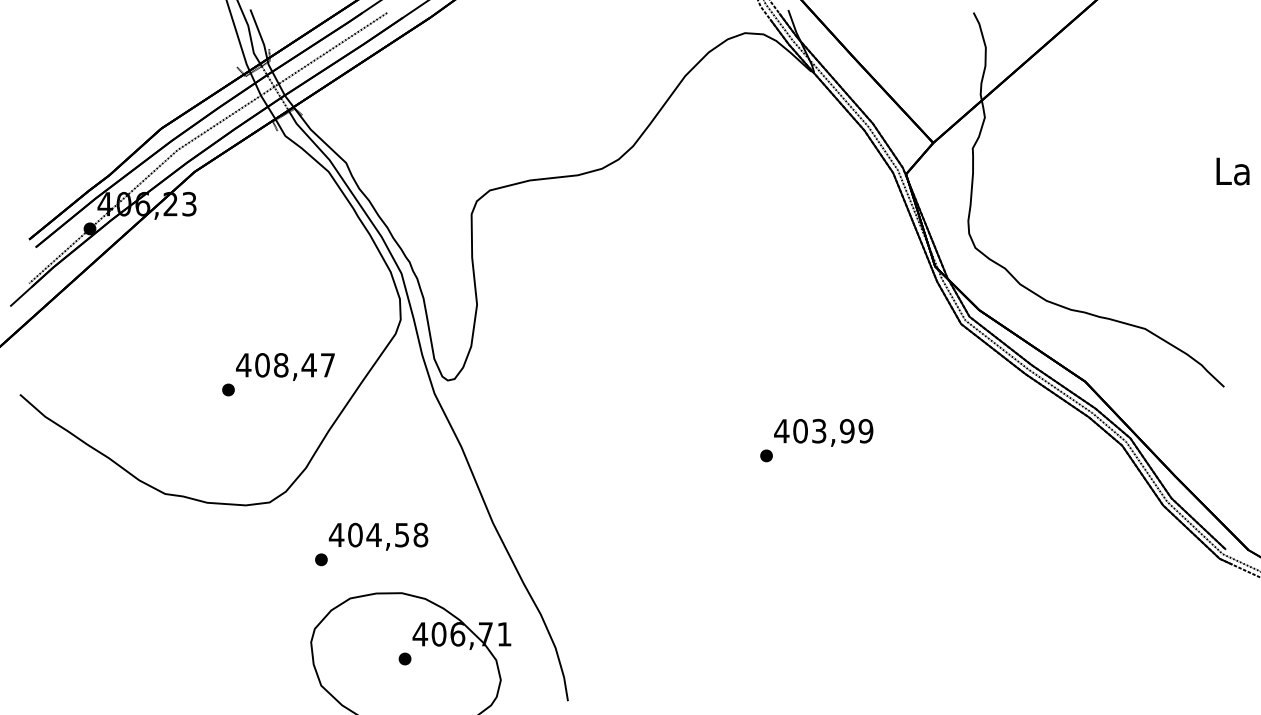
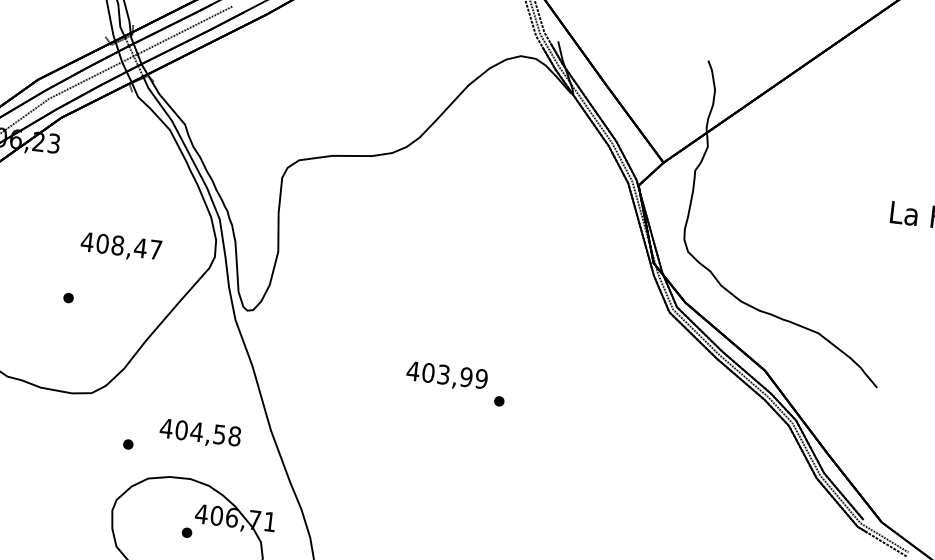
text: (285, 366) -> (121, 246), moved
text: (823, 432) -> (447, 376), moved
text: (378, 536) -> (200, 433), moved

